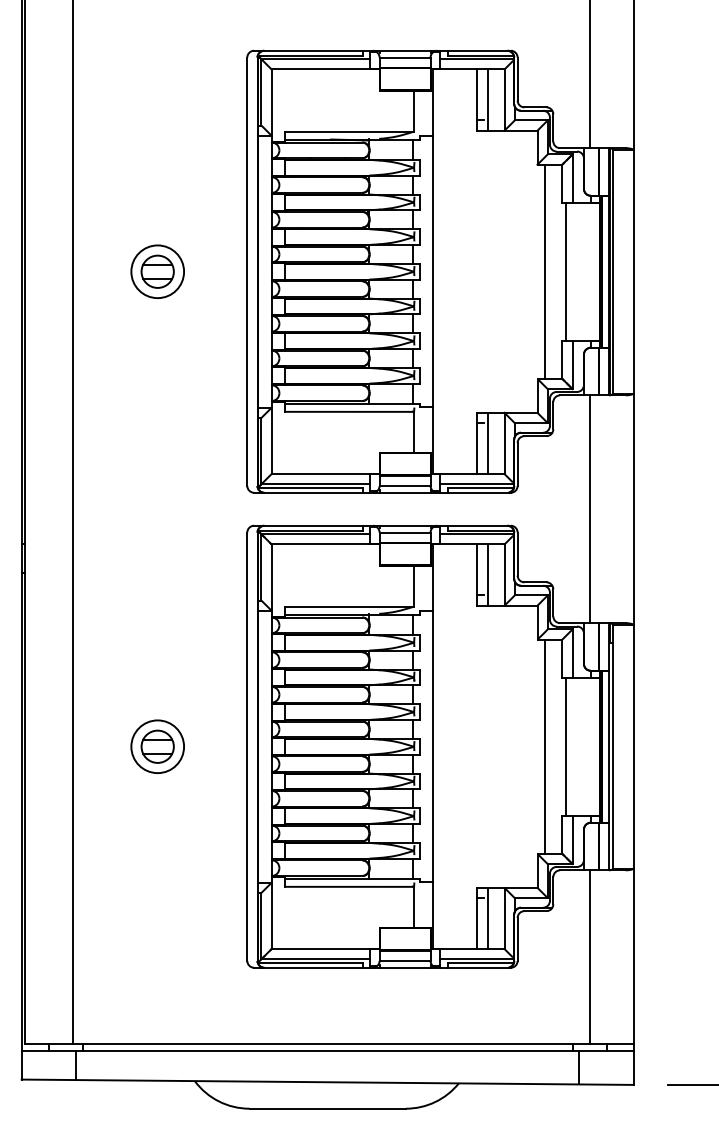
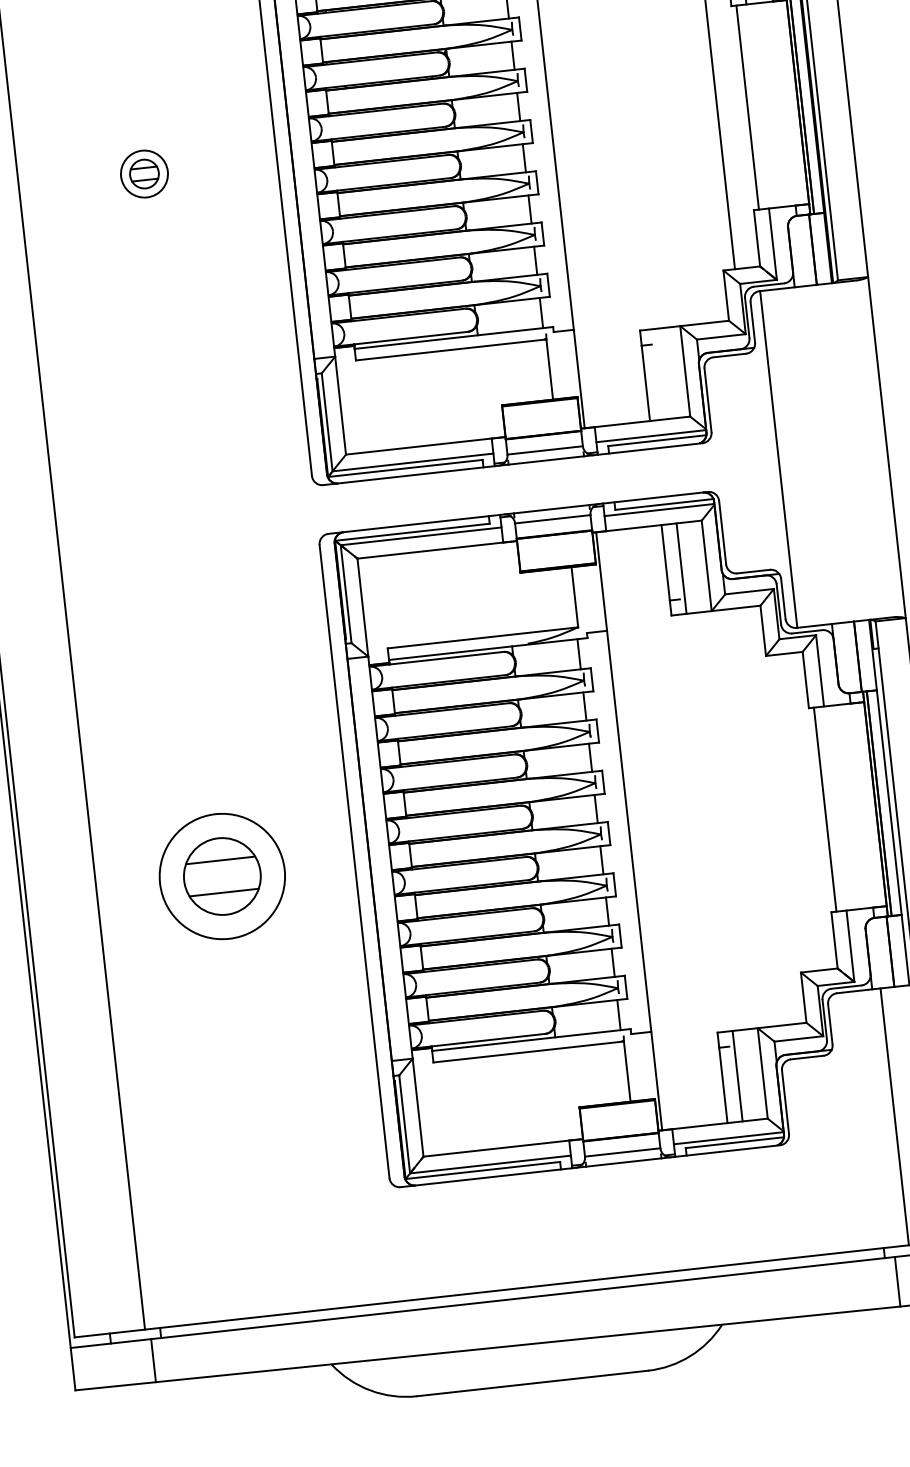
part: (157, 271) -> (144, 173), size x0.6
line: (487, 443) -> (660, 374), removed
line: (589, 509) -> (778, 459), moved
part: (157, 746) -> (221, 875), size x1.6
line: (545, 746) -> (795, 812), removed

